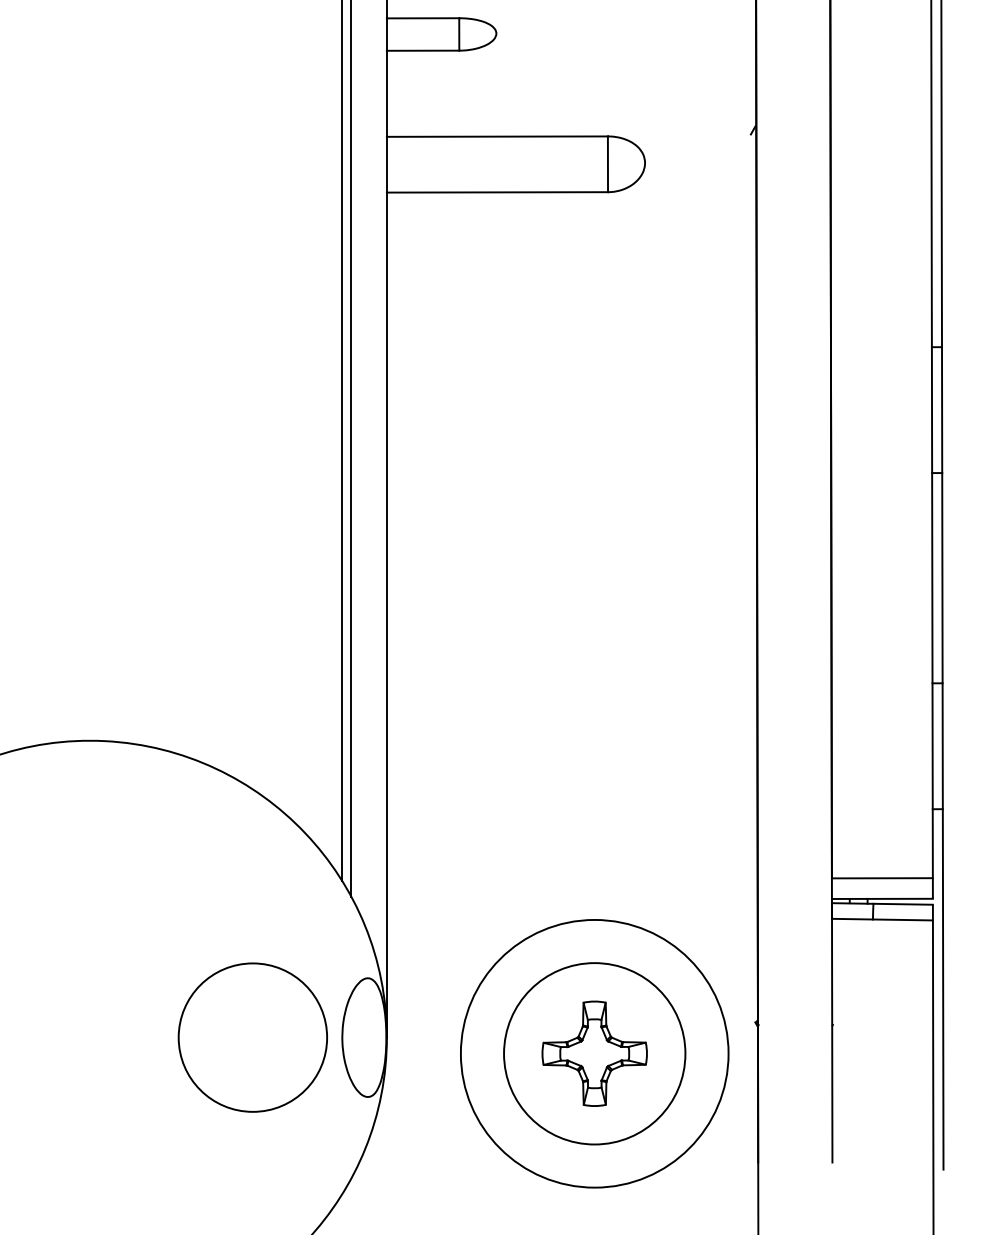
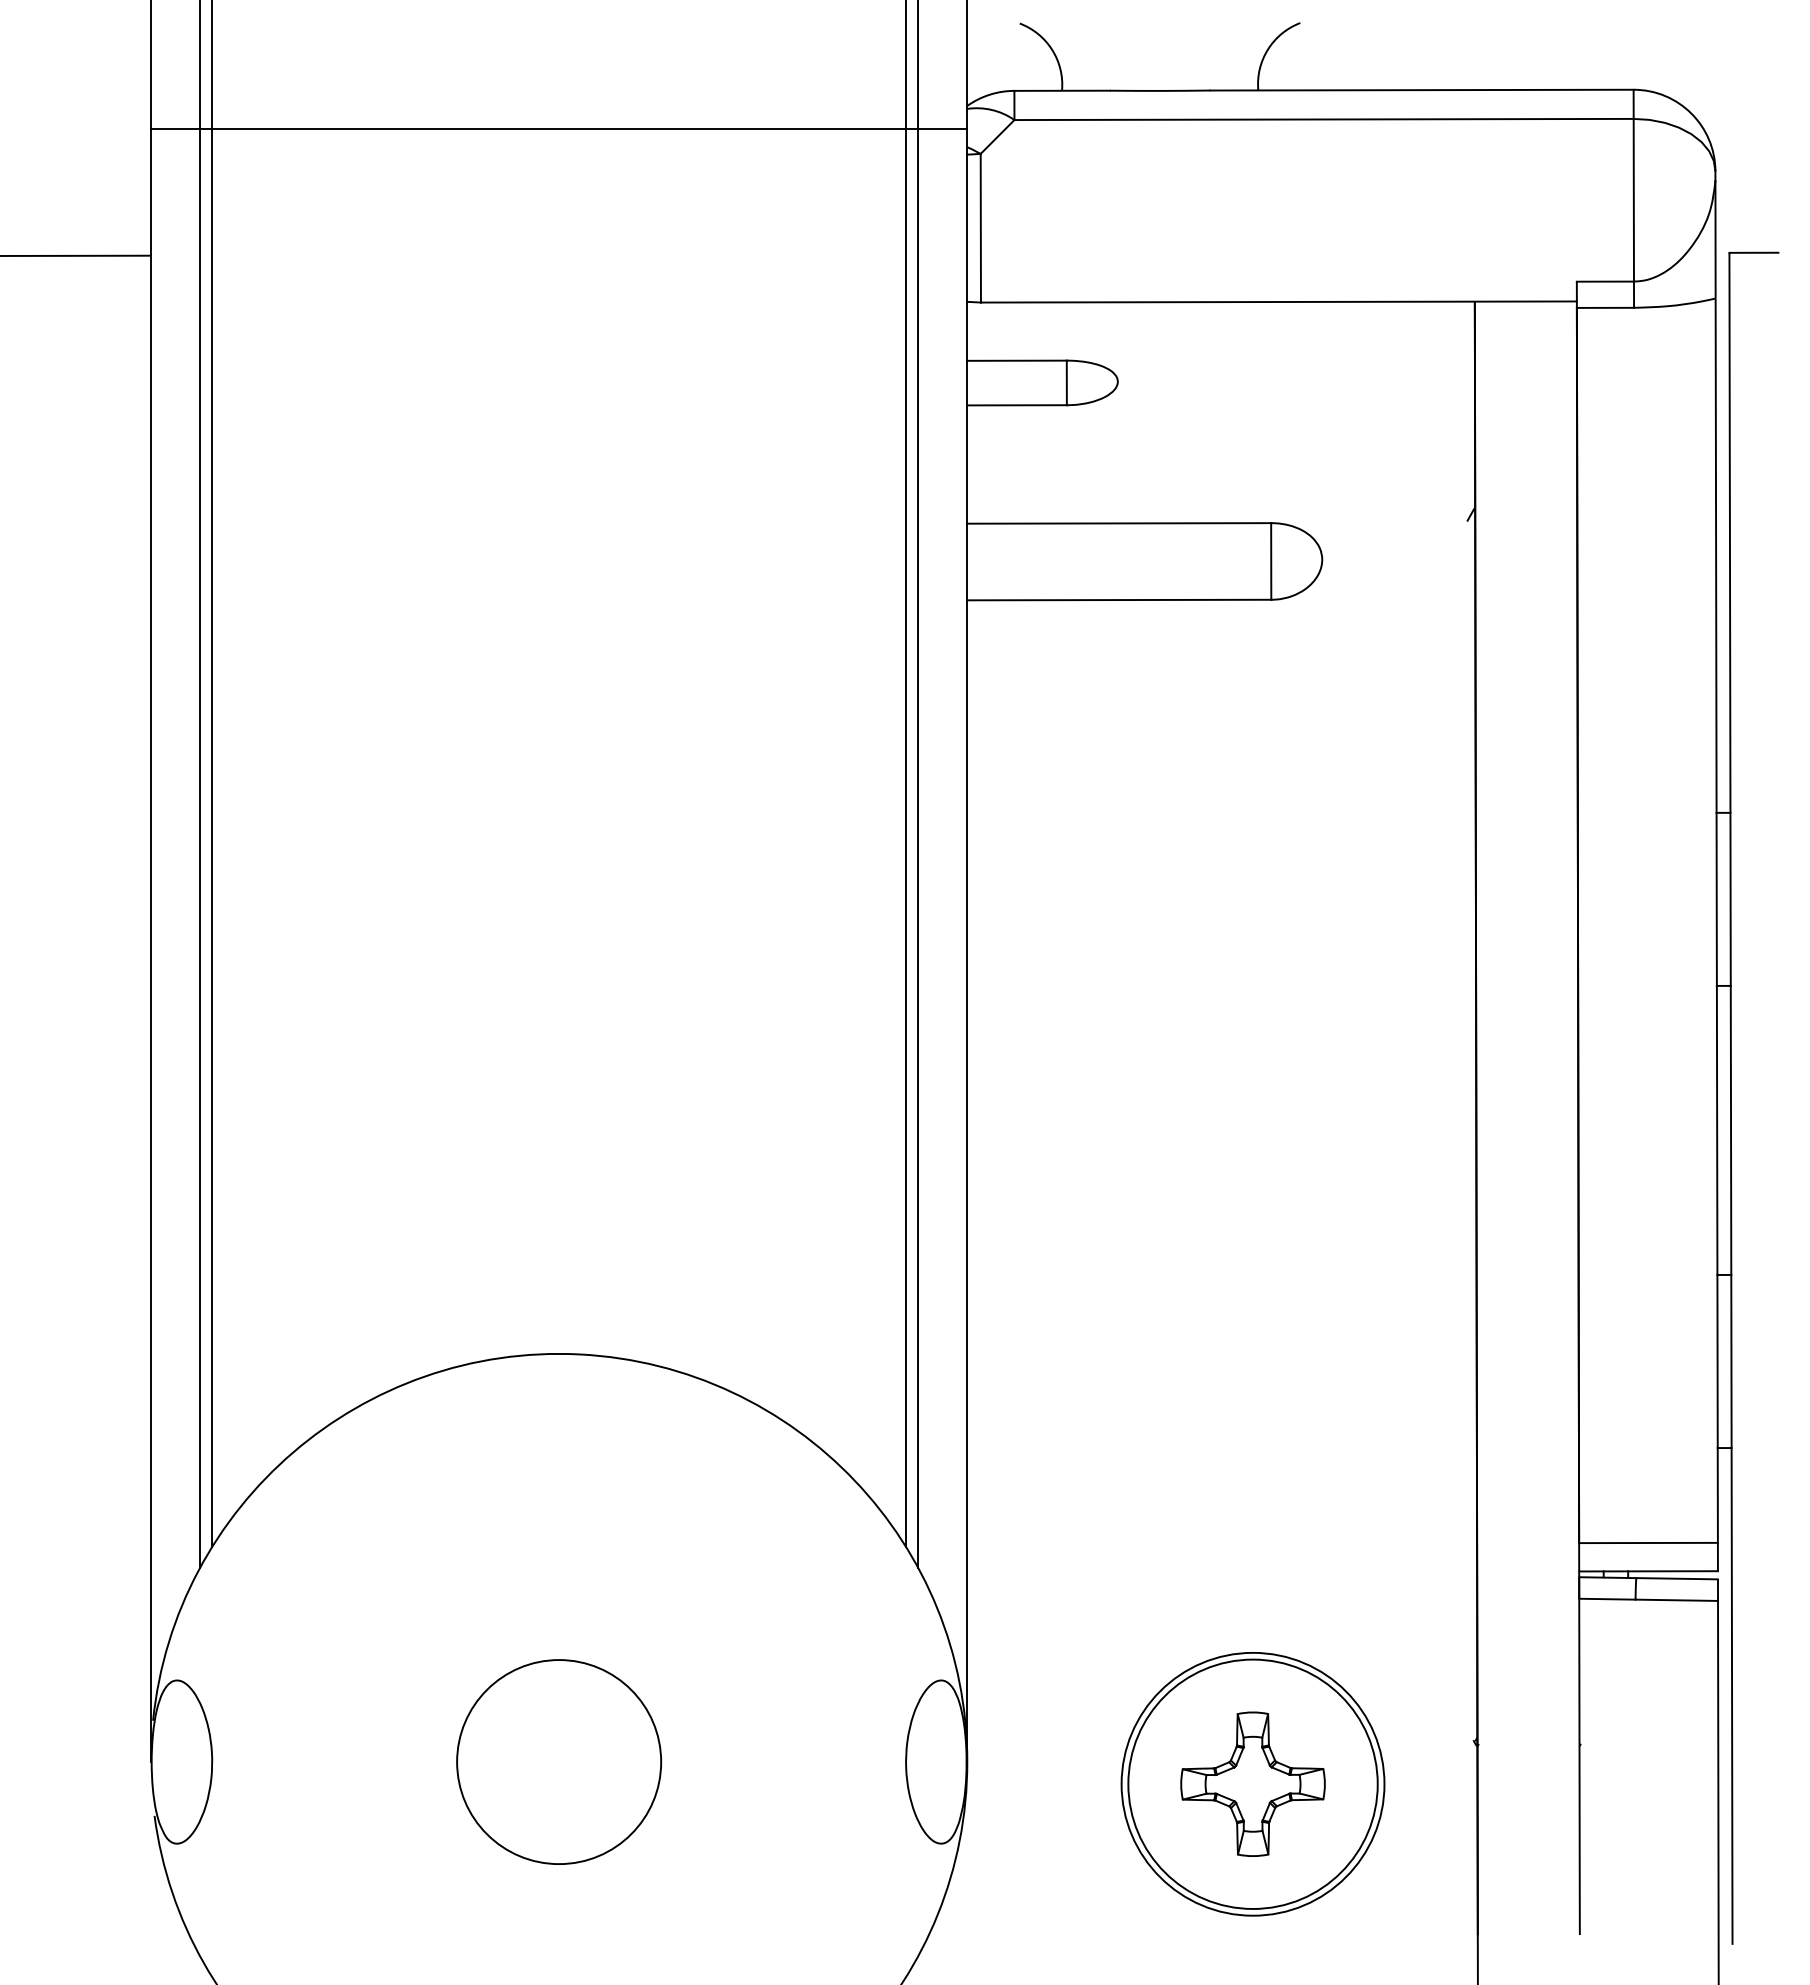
circle: (253, 1037) -> (559, 1761), moved
circle: (594, 1053) -> (1252, 1783), size x0.71

